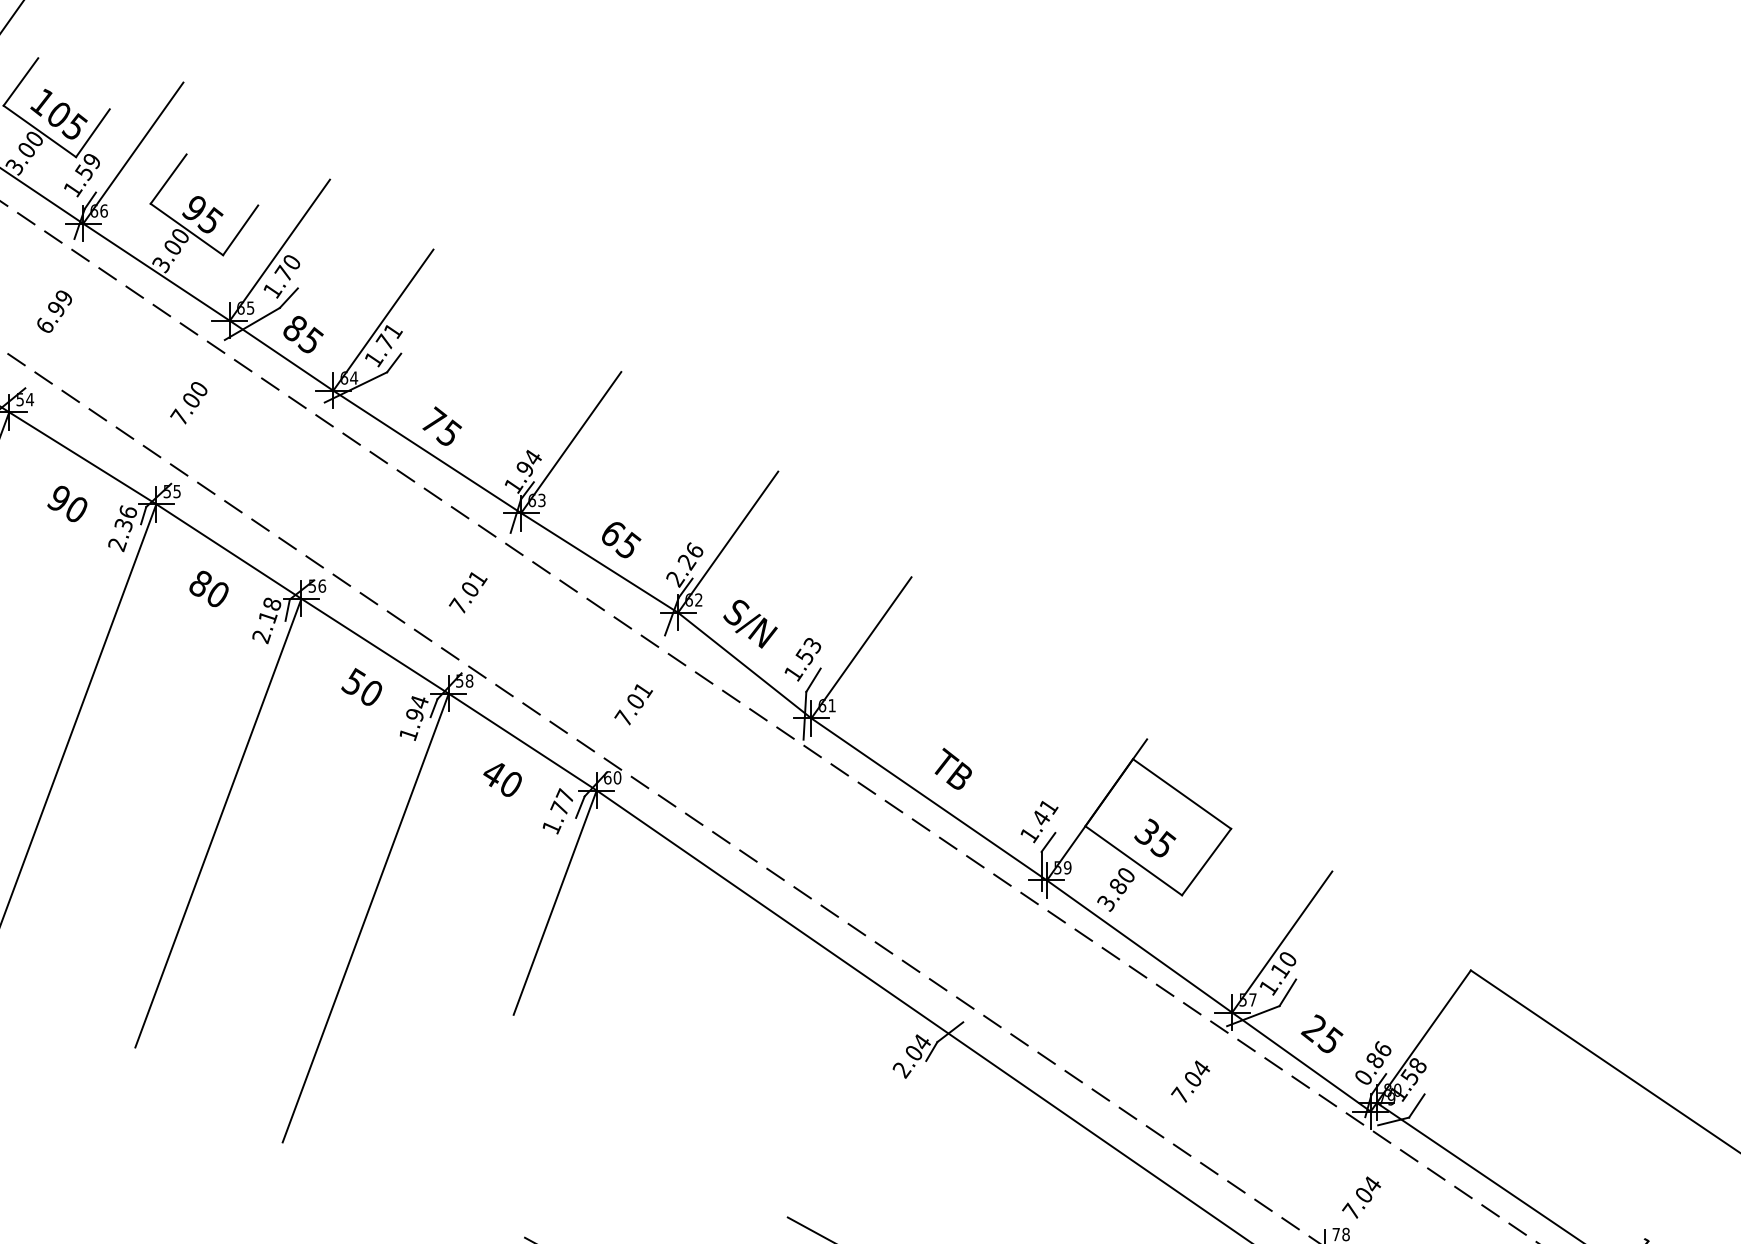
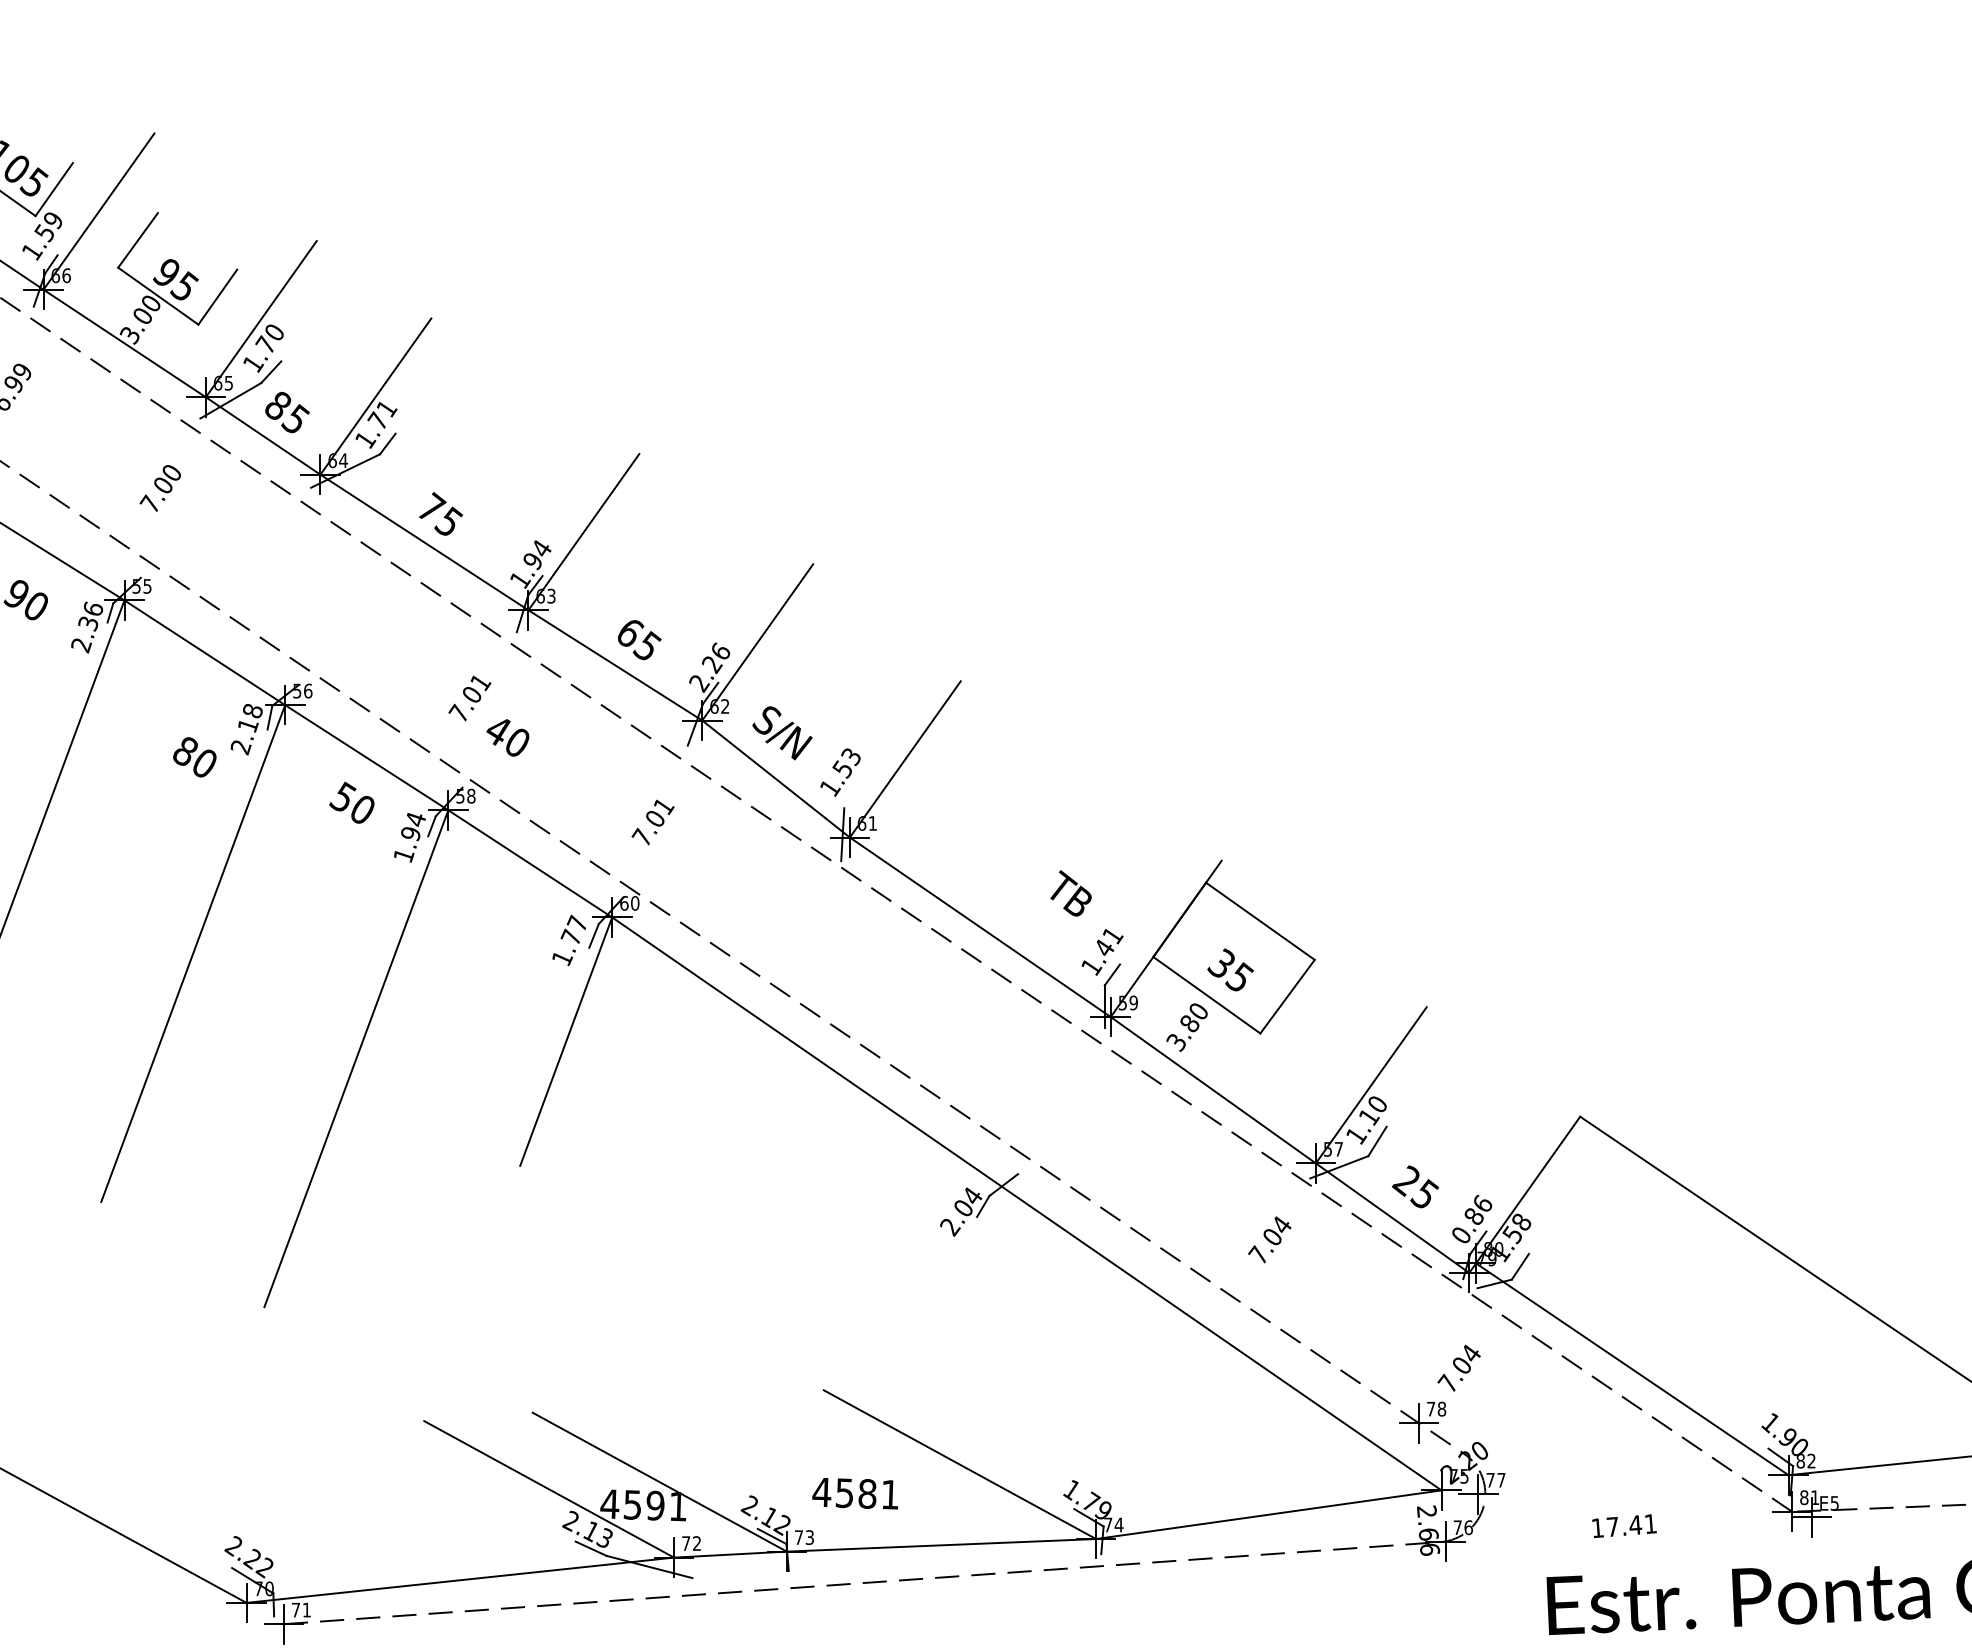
text: (208, 589) -> (194, 757), moved
line: (813, 680) -> (852, 795), removed
text: (952, 768) -> (1070, 893), moved
text: (502, 779) -> (507, 737), moved

